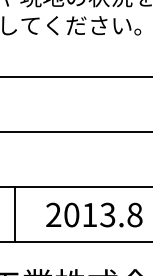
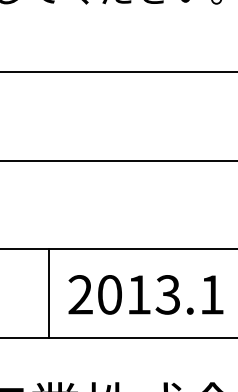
line: (15, 213) -> (49, 292), moved
text: (134, 214) -> (211, 293), 2013.8 -> 2013.1

